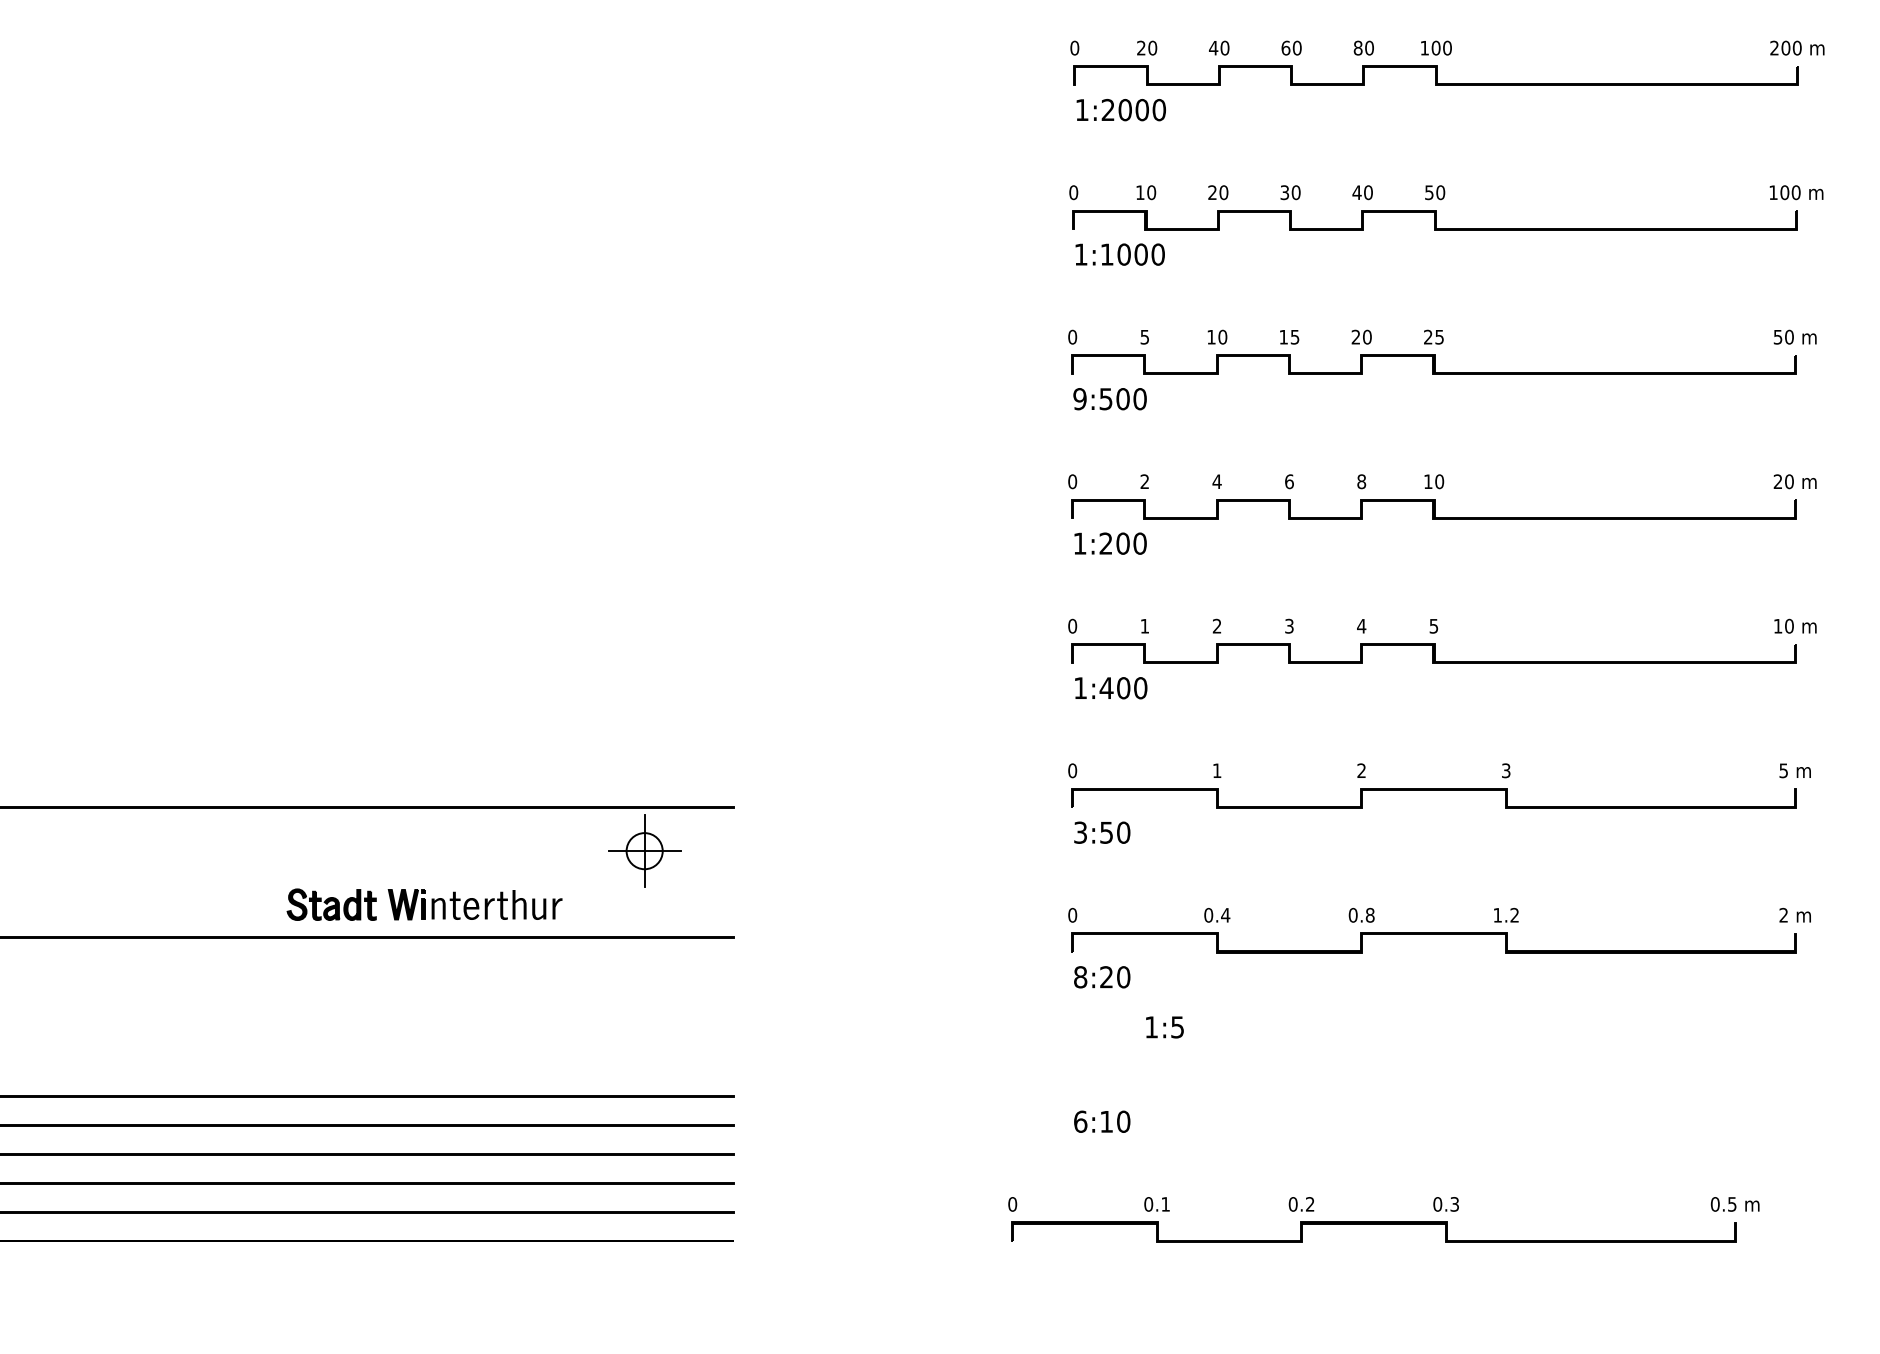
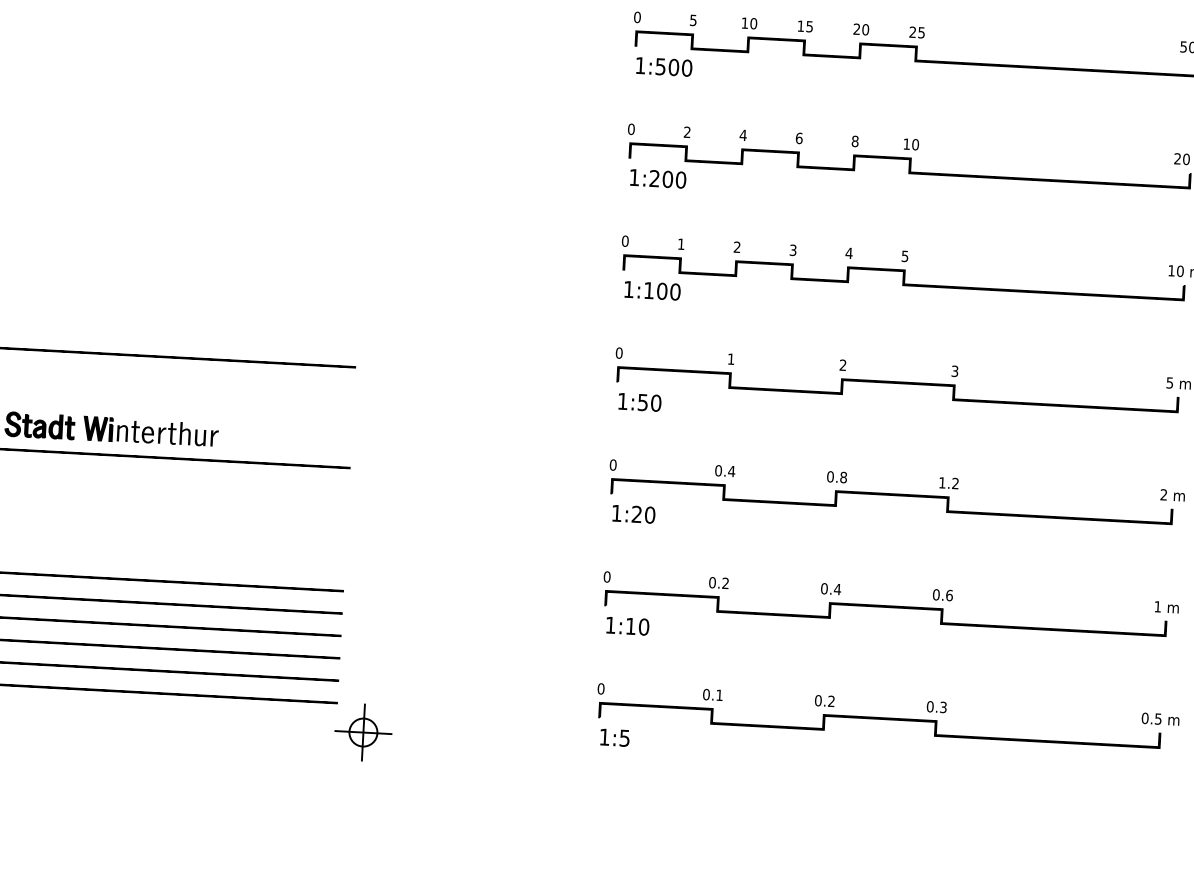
text: (1079, 399) -> (640, 65), 9:500 -> 1:500
text: (1106, 687) -> (648, 290), 1:400 -> 1:100
text: (1080, 832) -> (622, 401), 3:50 -> 1:50
part: (644, 850) -> (363, 732), moved
text: (1080, 977) -> (616, 513), 8:20 -> 1:20
text: (1164, 1027) -> (614, 737), moved
part: (1439, 1074) -> (890, 603), added
text: (1080, 1121) -> (610, 625), 6:10 -> 1:10
part: (1383, 1219) -> (887, 716), moved

